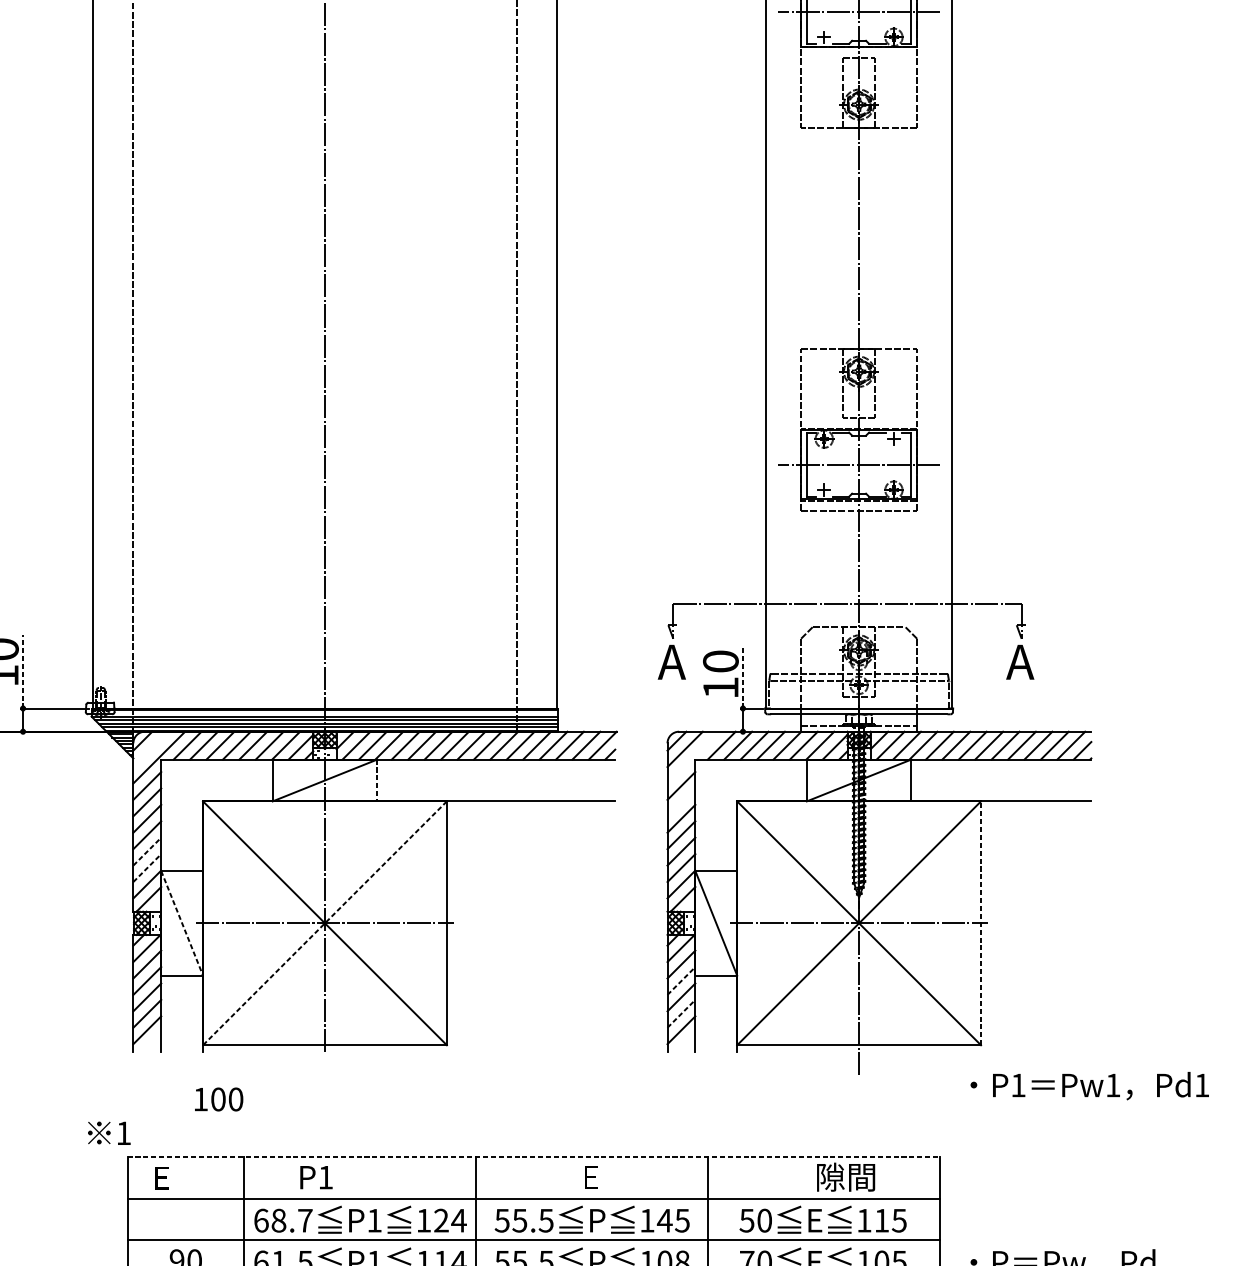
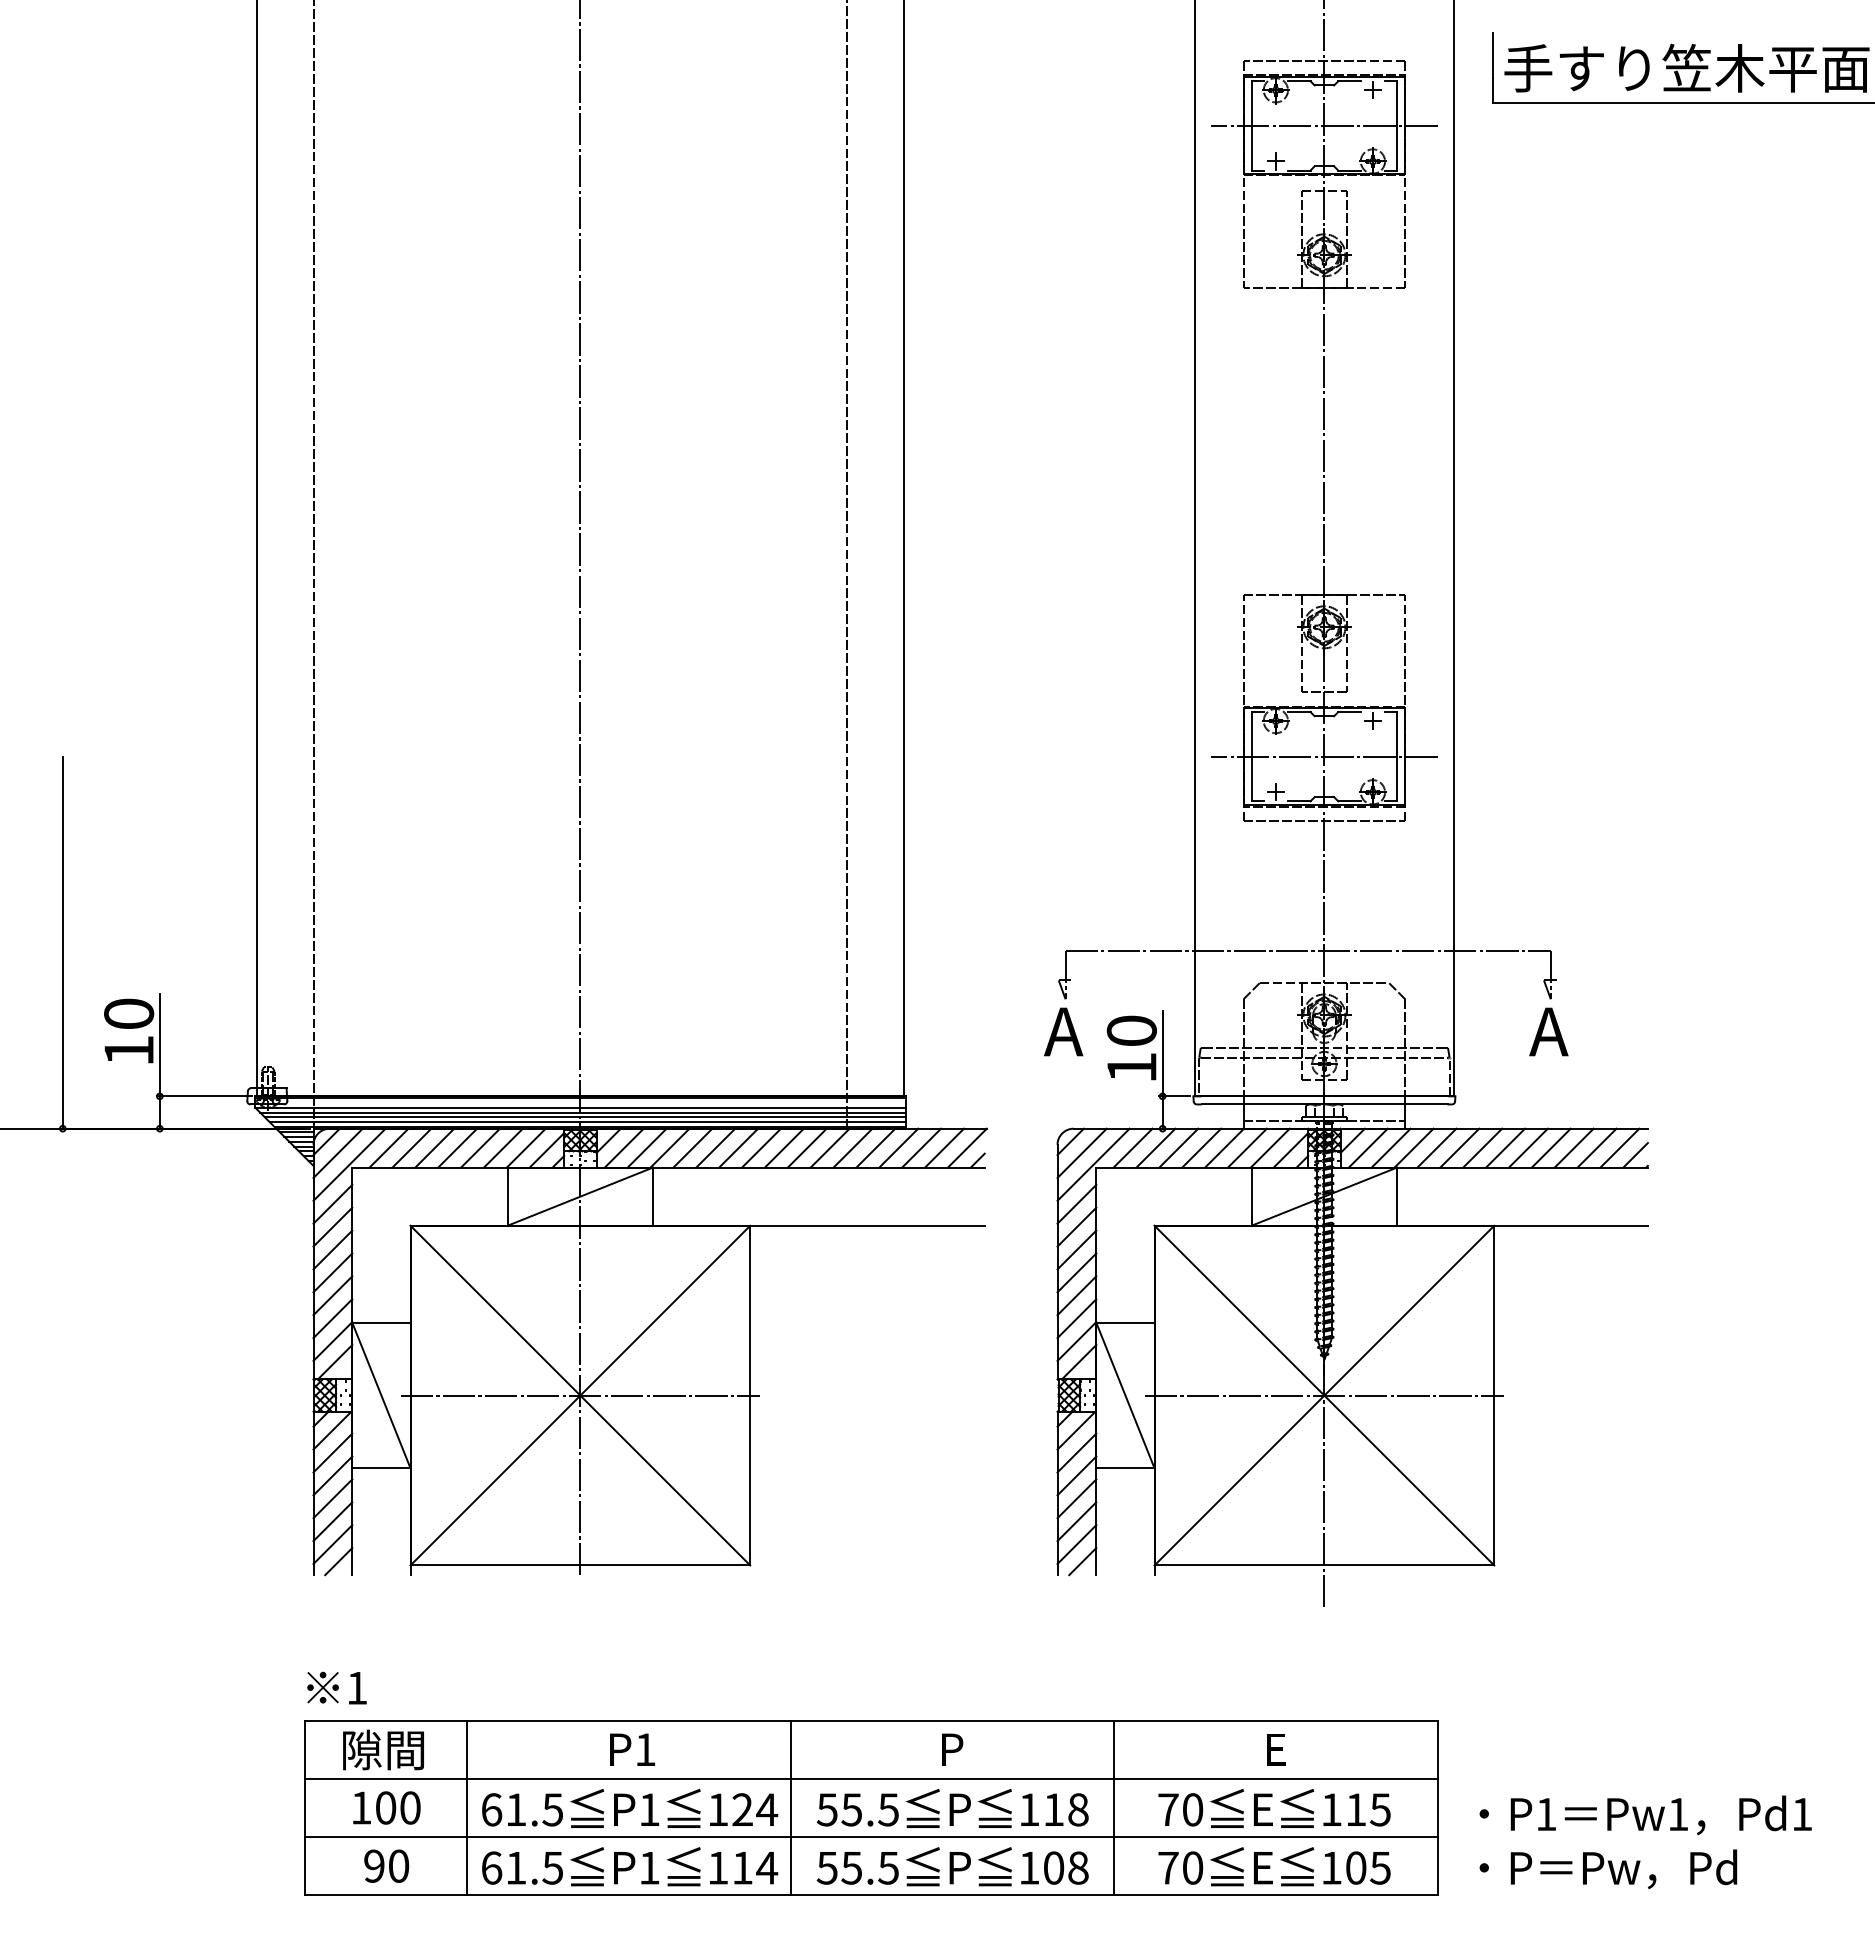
line: (22, 671) -> (159, 1045), dashed -> solid
line: (742, 677) -> (1162, 1053), dashed -> solid
line: (150, 748) -> (337, 1152), added
line: (693, 757) -> (1093, 1164), added
line: (377, 781) -> (653, 1197), dashed -> solid
line: (681, 801) -> (1076, 1226), added
line: (147, 851) -> (333, 1295), dashed -> solid
line: (147, 867) -> (333, 1318), dashed -> solid
line: (182, 923) -> (381, 1396), dashed -> solid
line: (325, 923) -> (580, 1395), dashed -> solid
line: (981, 923) -> (1494, 1395), dashed -> solid
line: (681, 980) -> (1077, 1475), dashed -> solid
line: (681, 1013) -> (1077, 1521), dashed -> solid
line: (151, 1042) -> (338, 1561), added
line: (685, 1042) -> (1082, 1561), added
text: (1089, 1086) -> (1645, 1815), moved
text: (218, 1099) -> (386, 1807), moved
text: (108, 1132) -> (336, 1687), moved
line: (534, 1156) -> (872, 1720), dashed -> solid
text: (183, 1177) -> (383, 1749), E -> 隙間
text: (316, 1177) -> (632, 1749), moved
text: (592, 1177) -> (952, 1749), E -> P
text: (845, 1177) -> (1305, 1749), 隙間 -> E
text: (292, 1220) -> (534, 1809), 68.7 -> 61.5
text: (673, 1220) -> (1065, 1809), 145 -> 118
text: (746, 1220) -> (1167, 1809), 50 -> 70

